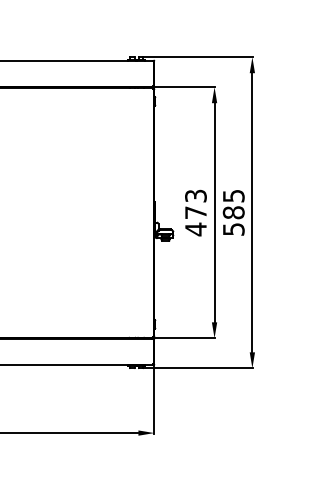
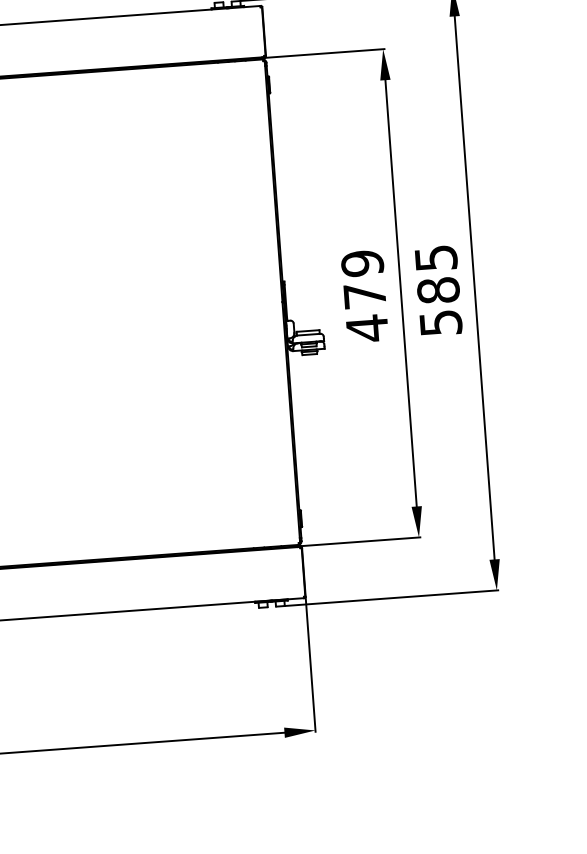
text: (195, 195) -> (361, 262), 473 -> 479

